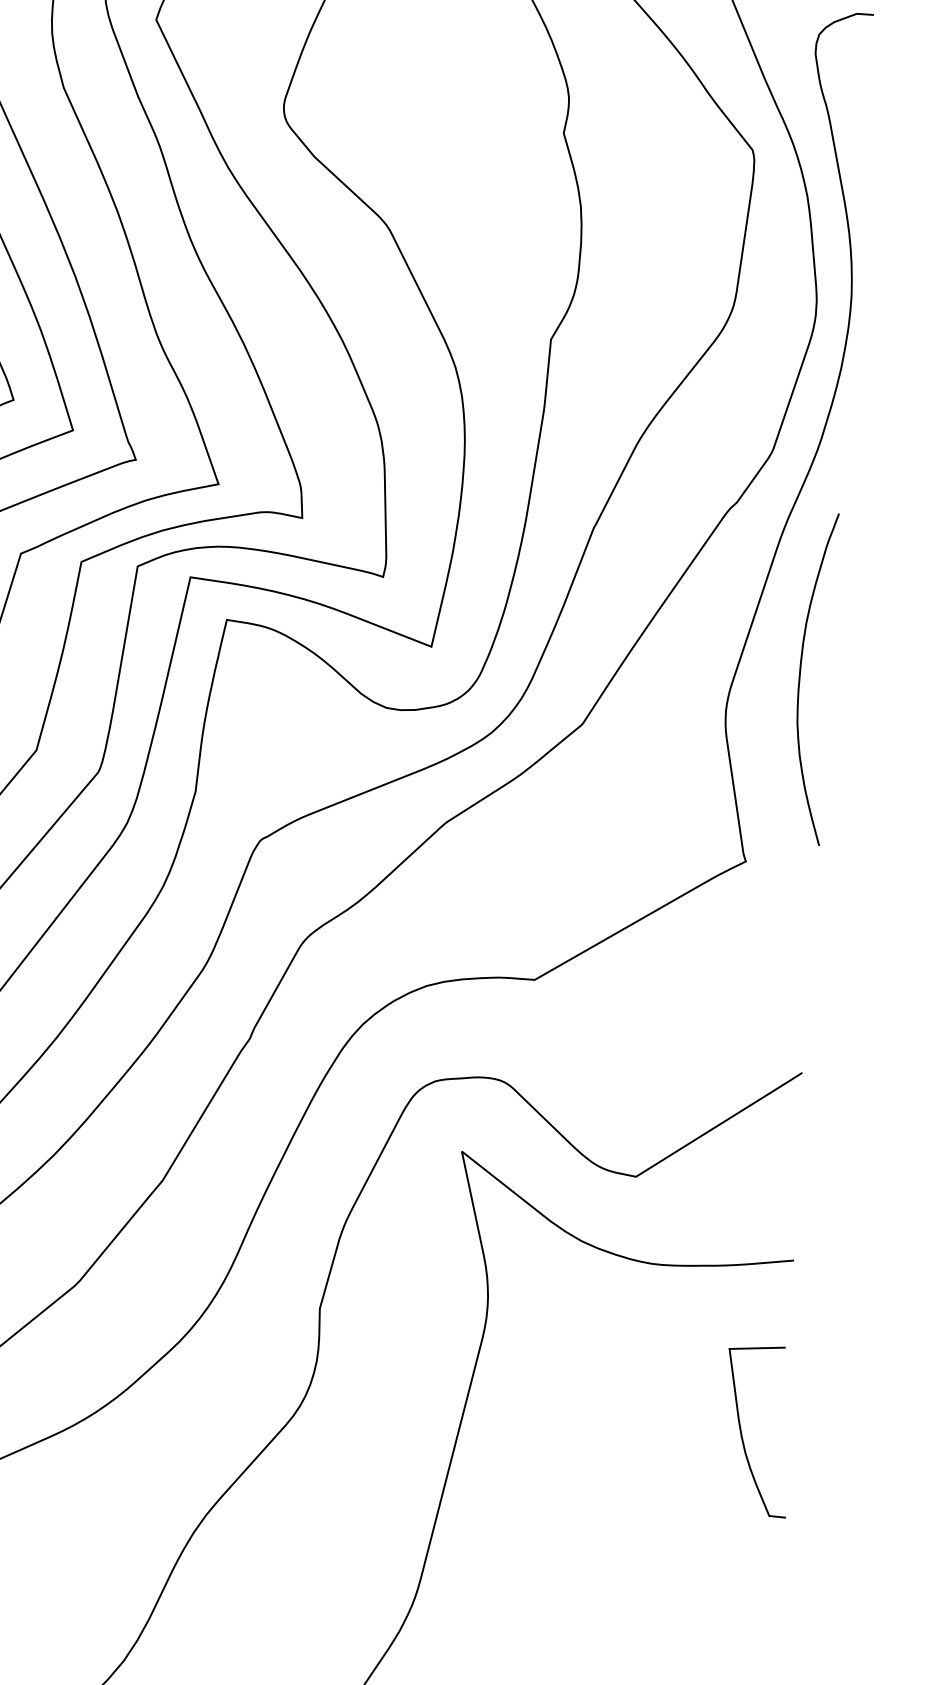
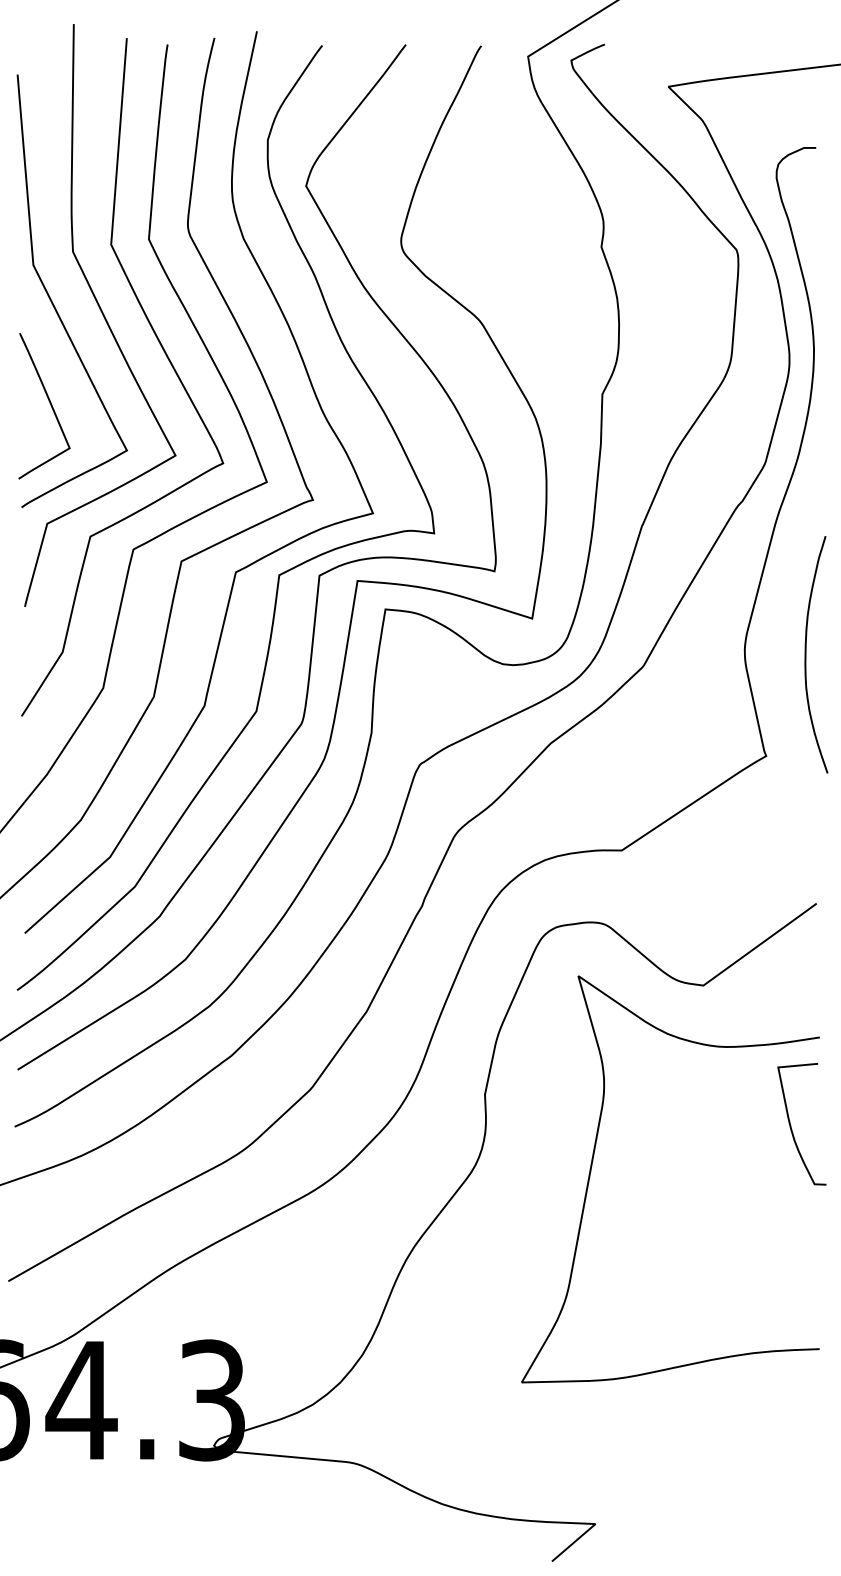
curve: (800, 677) -> (806, 654), moved
curve: (742, 1431) -> (791, 1125), moved

